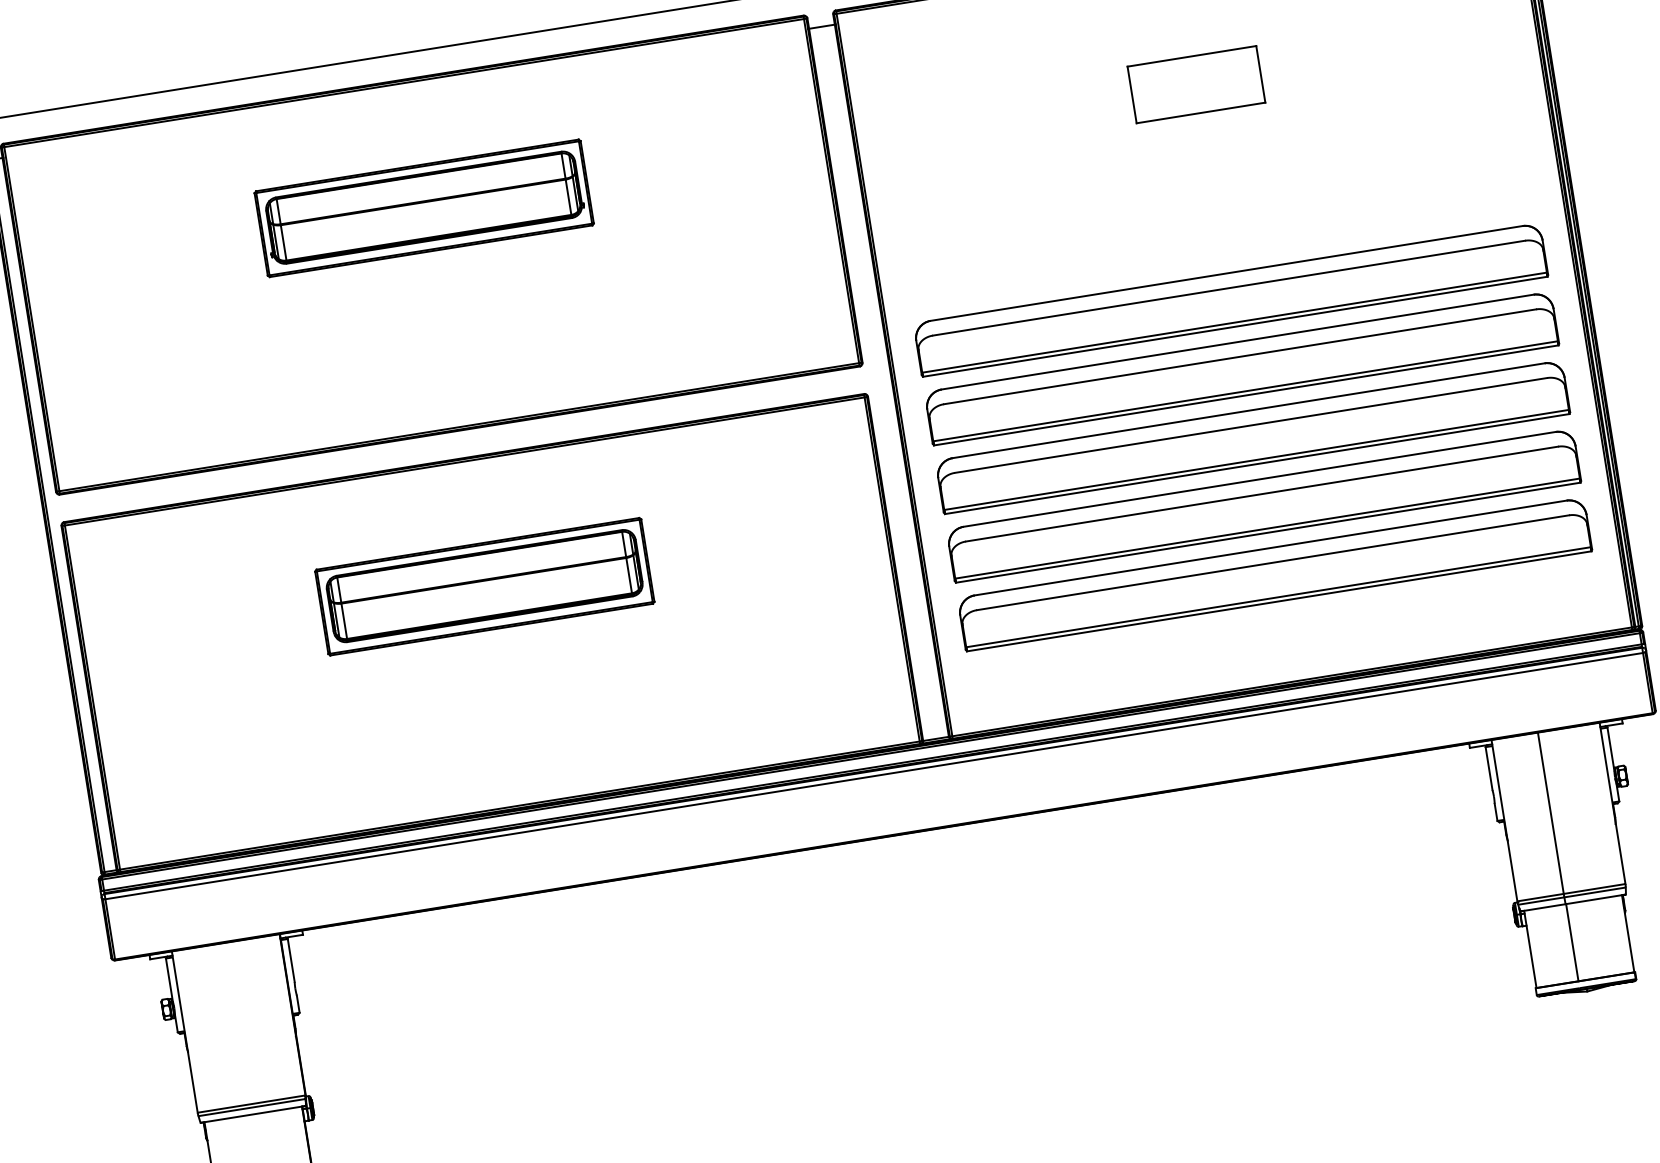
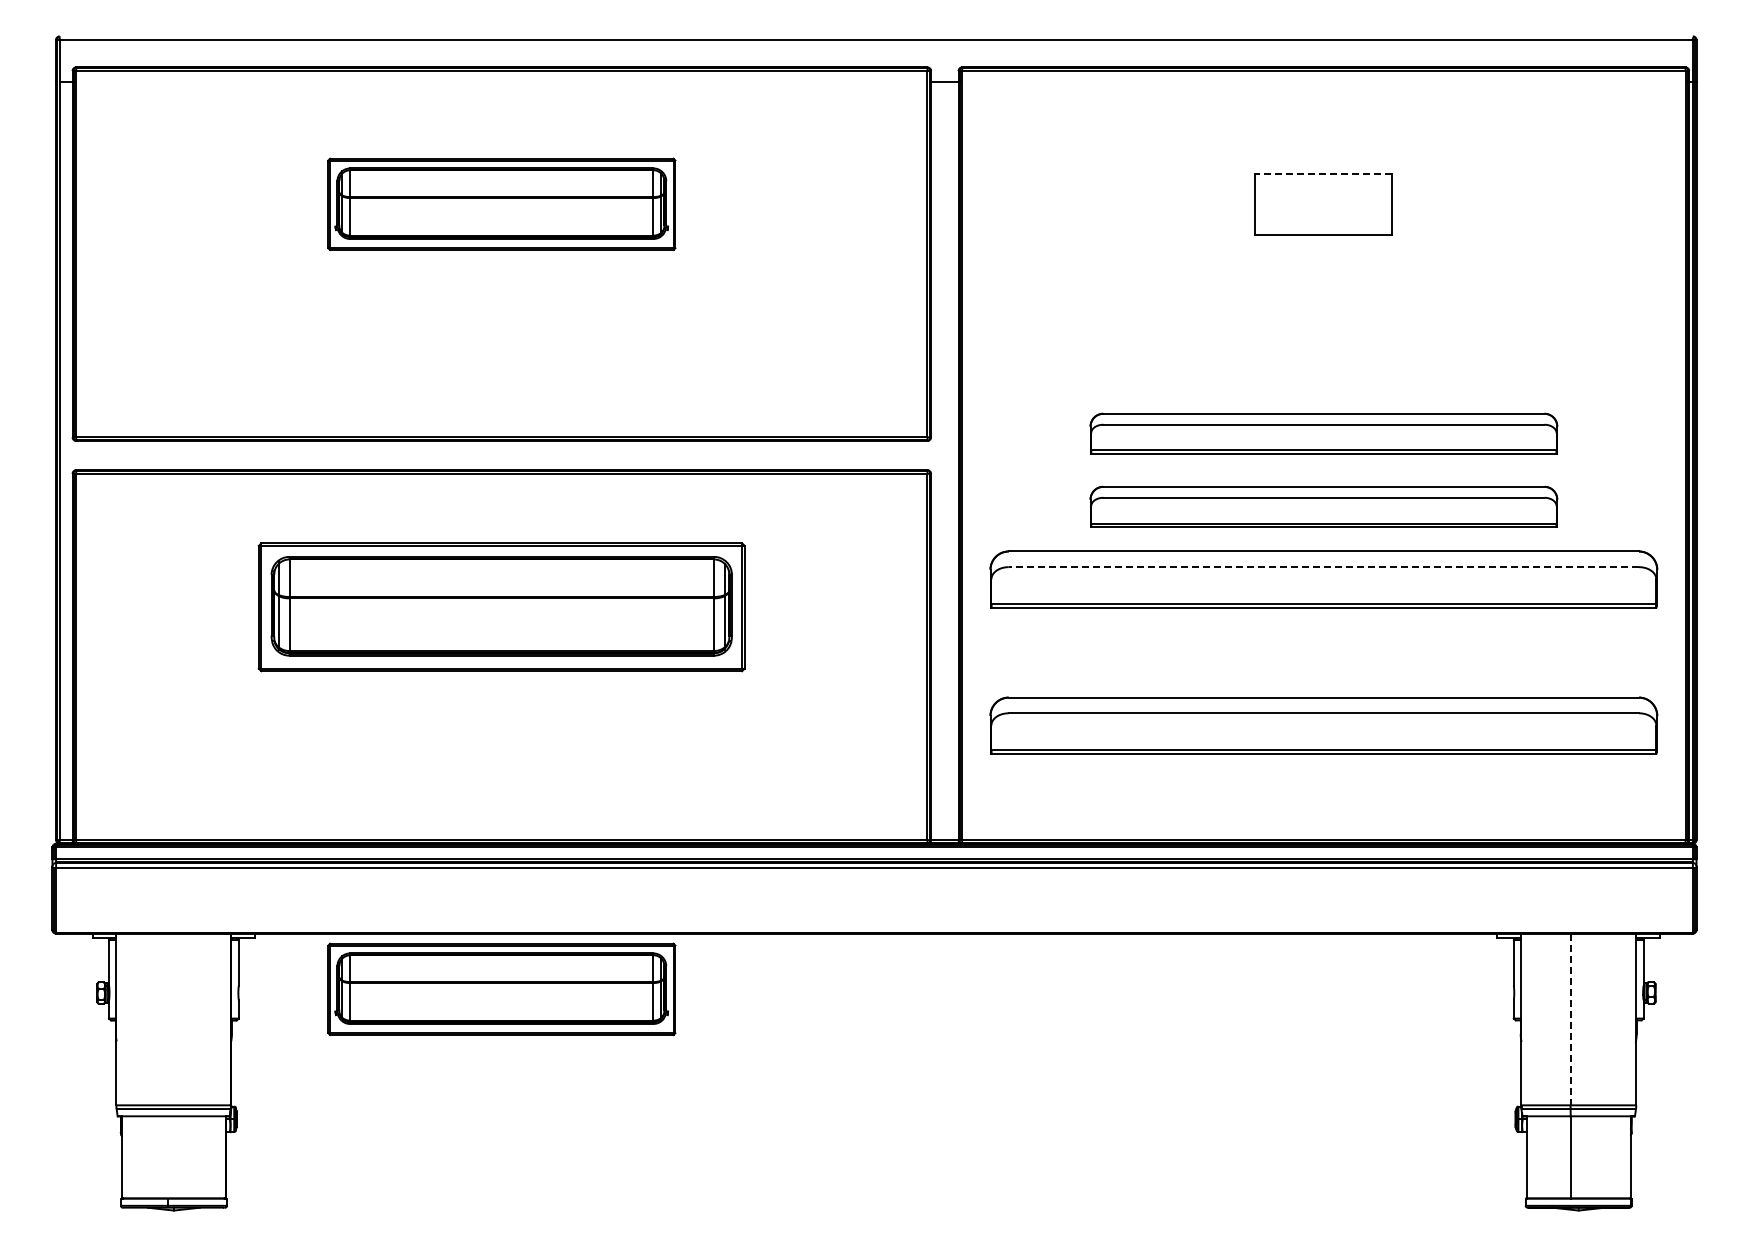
line: (1191, 56) -> (1323, 174), solid -> dashed
part: (1230, 299) -> (1323, 433), size x0.7
part: (1241, 368) -> (1323, 506), size x0.7
line: (1250, 425) -> (1323, 567), solid -> dashed
part: (1263, 505) -> (1323, 652), removed
part: (484, 586) -> (501, 606), size x1.4
line: (1550, 813) -> (1570, 1019), solid -> dashed
part: (542, 945) -> (501, 989), added

